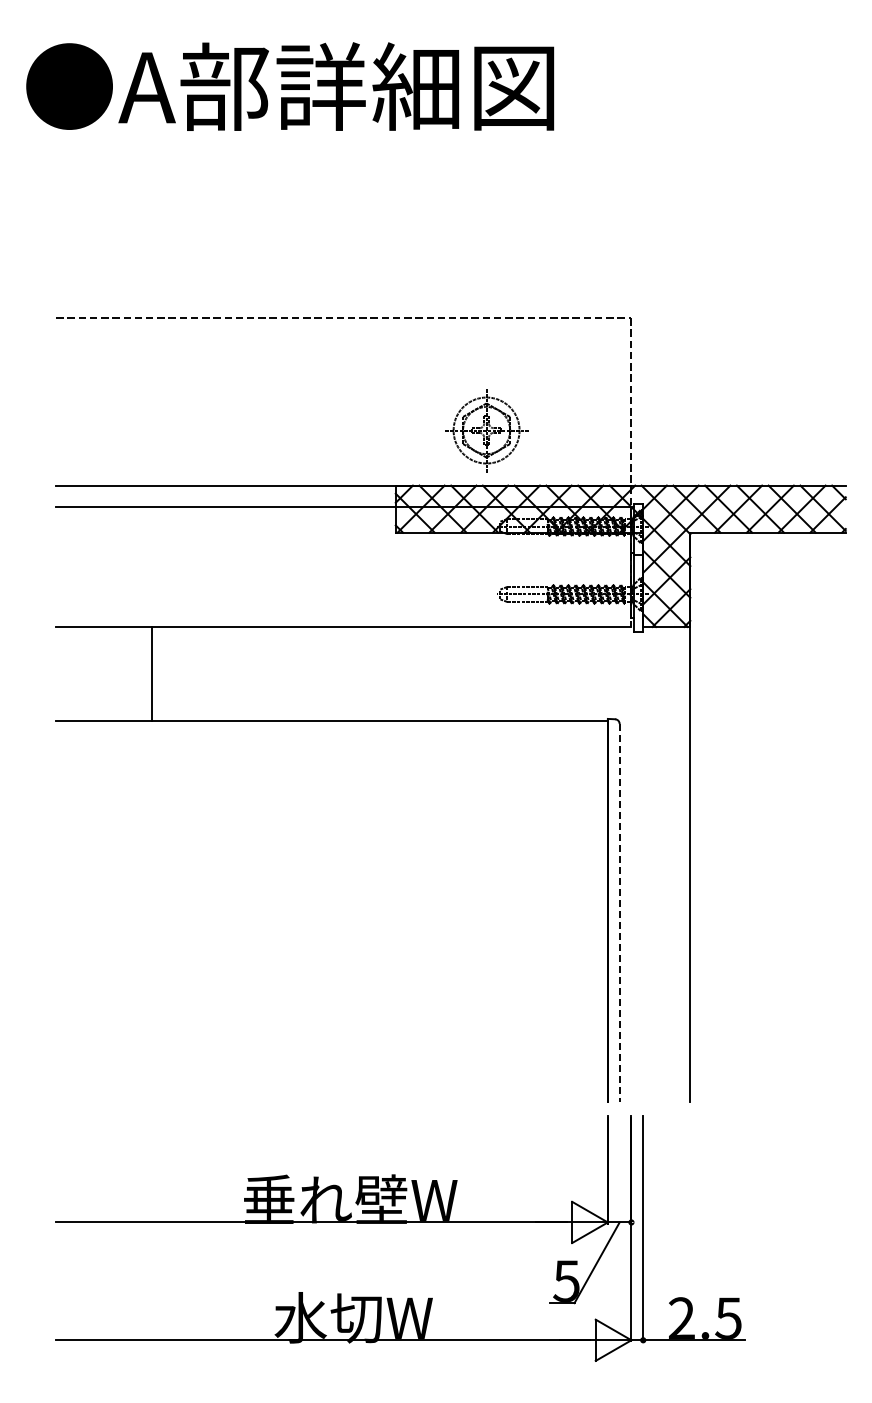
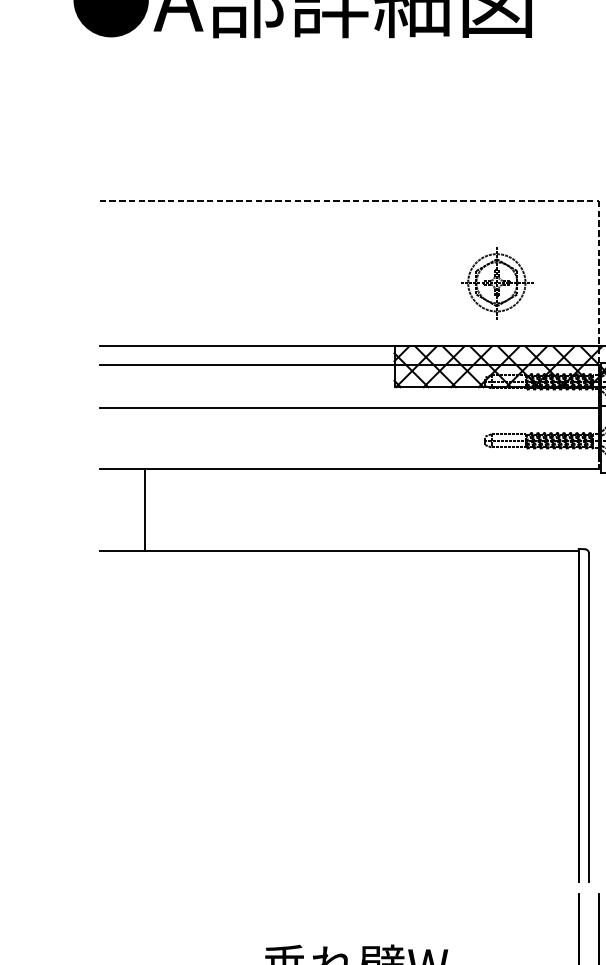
part: (486, 430) -> (496, 282), moved
line: (343, 556) -> (349, 407), added
line: (152, 674) -> (144, 510), moved
line: (619, 913) -> (588, 717), dashed -> solid

